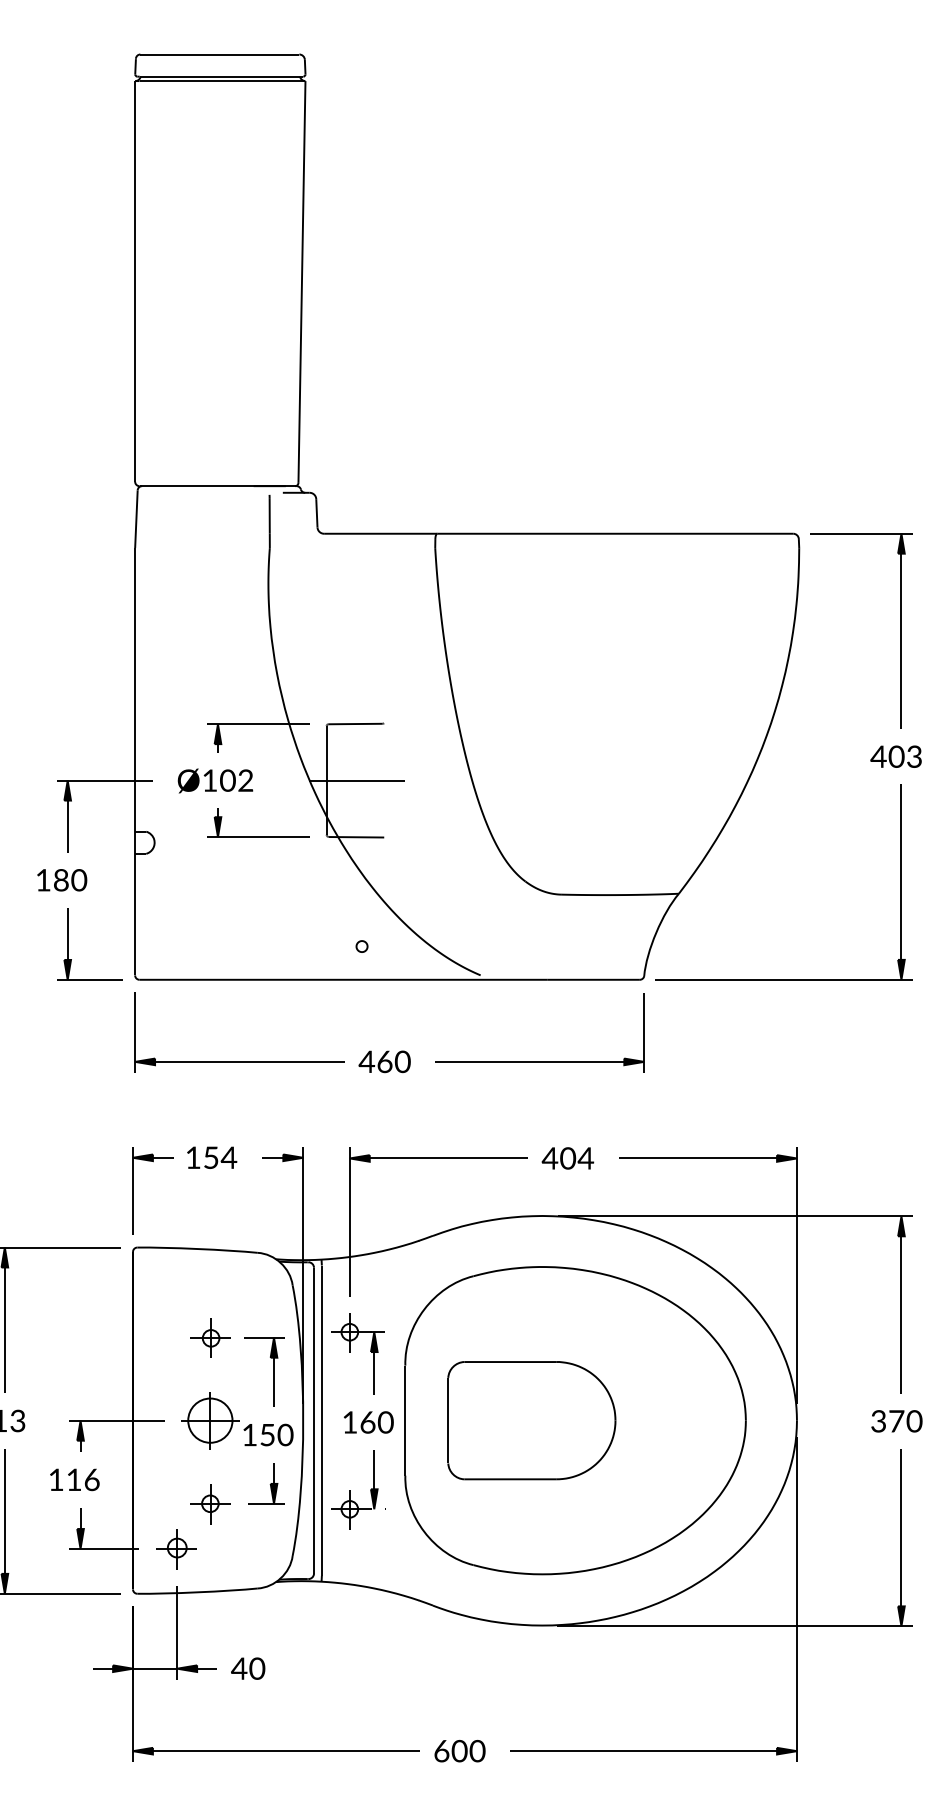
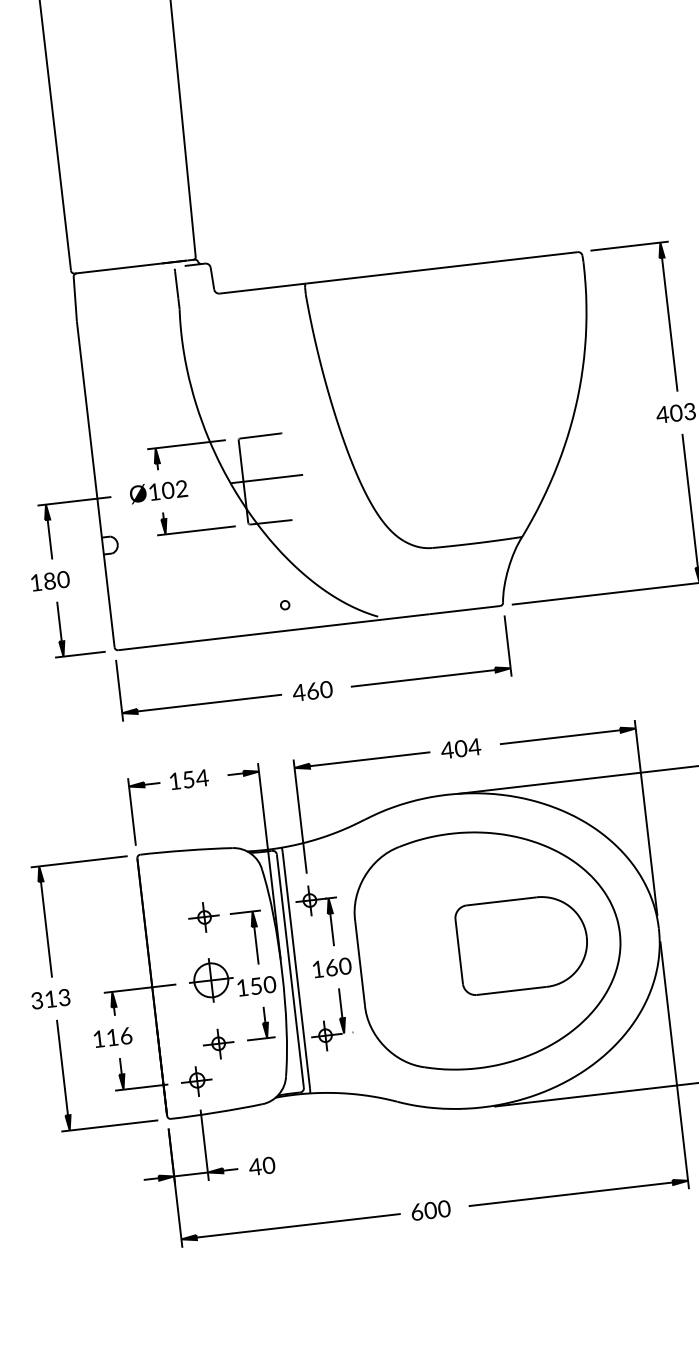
part: (531, 1420) -> (522, 944), moved

